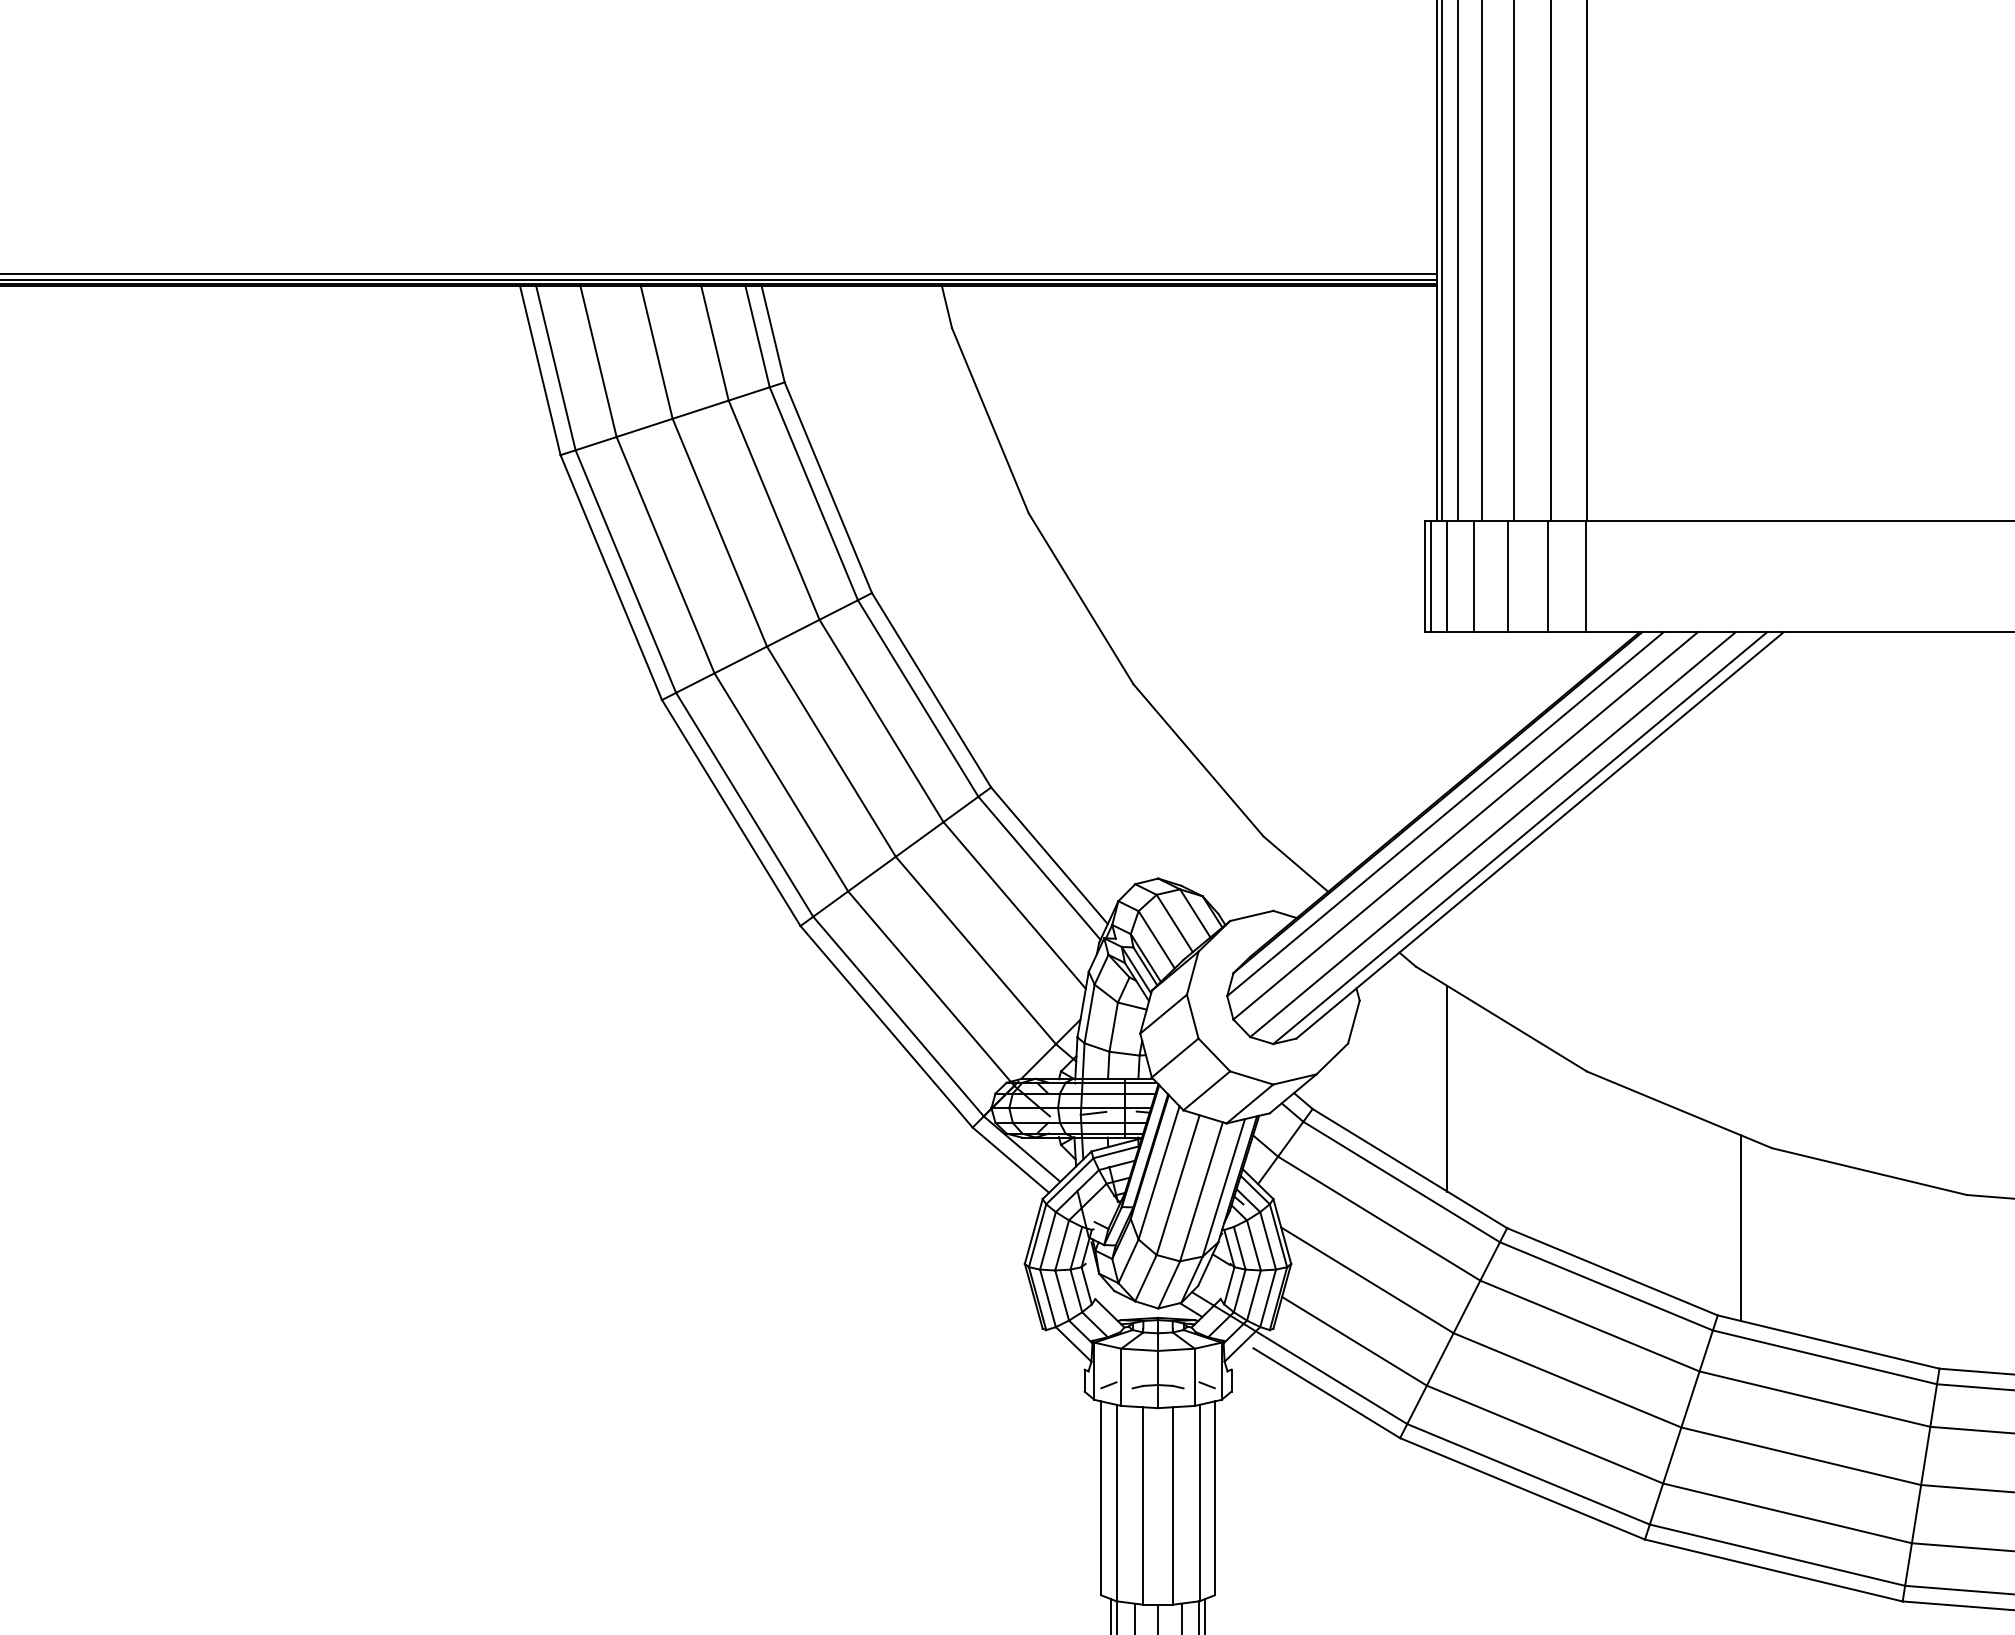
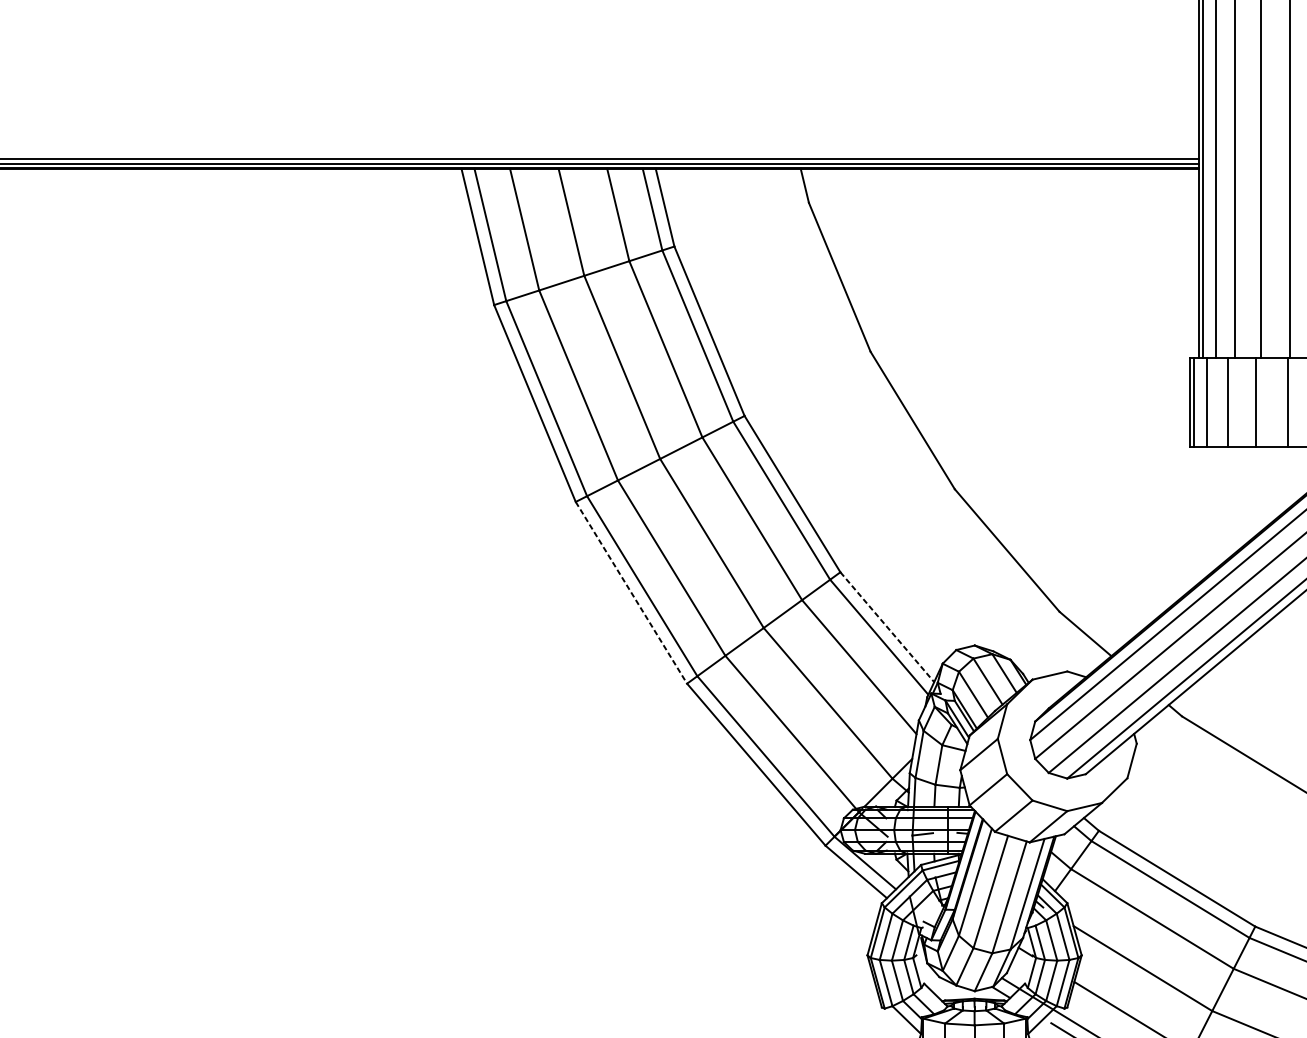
line: (731, 813) -> (631, 593), solid -> dashed
line: (1049, 855) -> (887, 626), solid -> dashed
line: (1447, 1088) -> (1207, 814), removed

